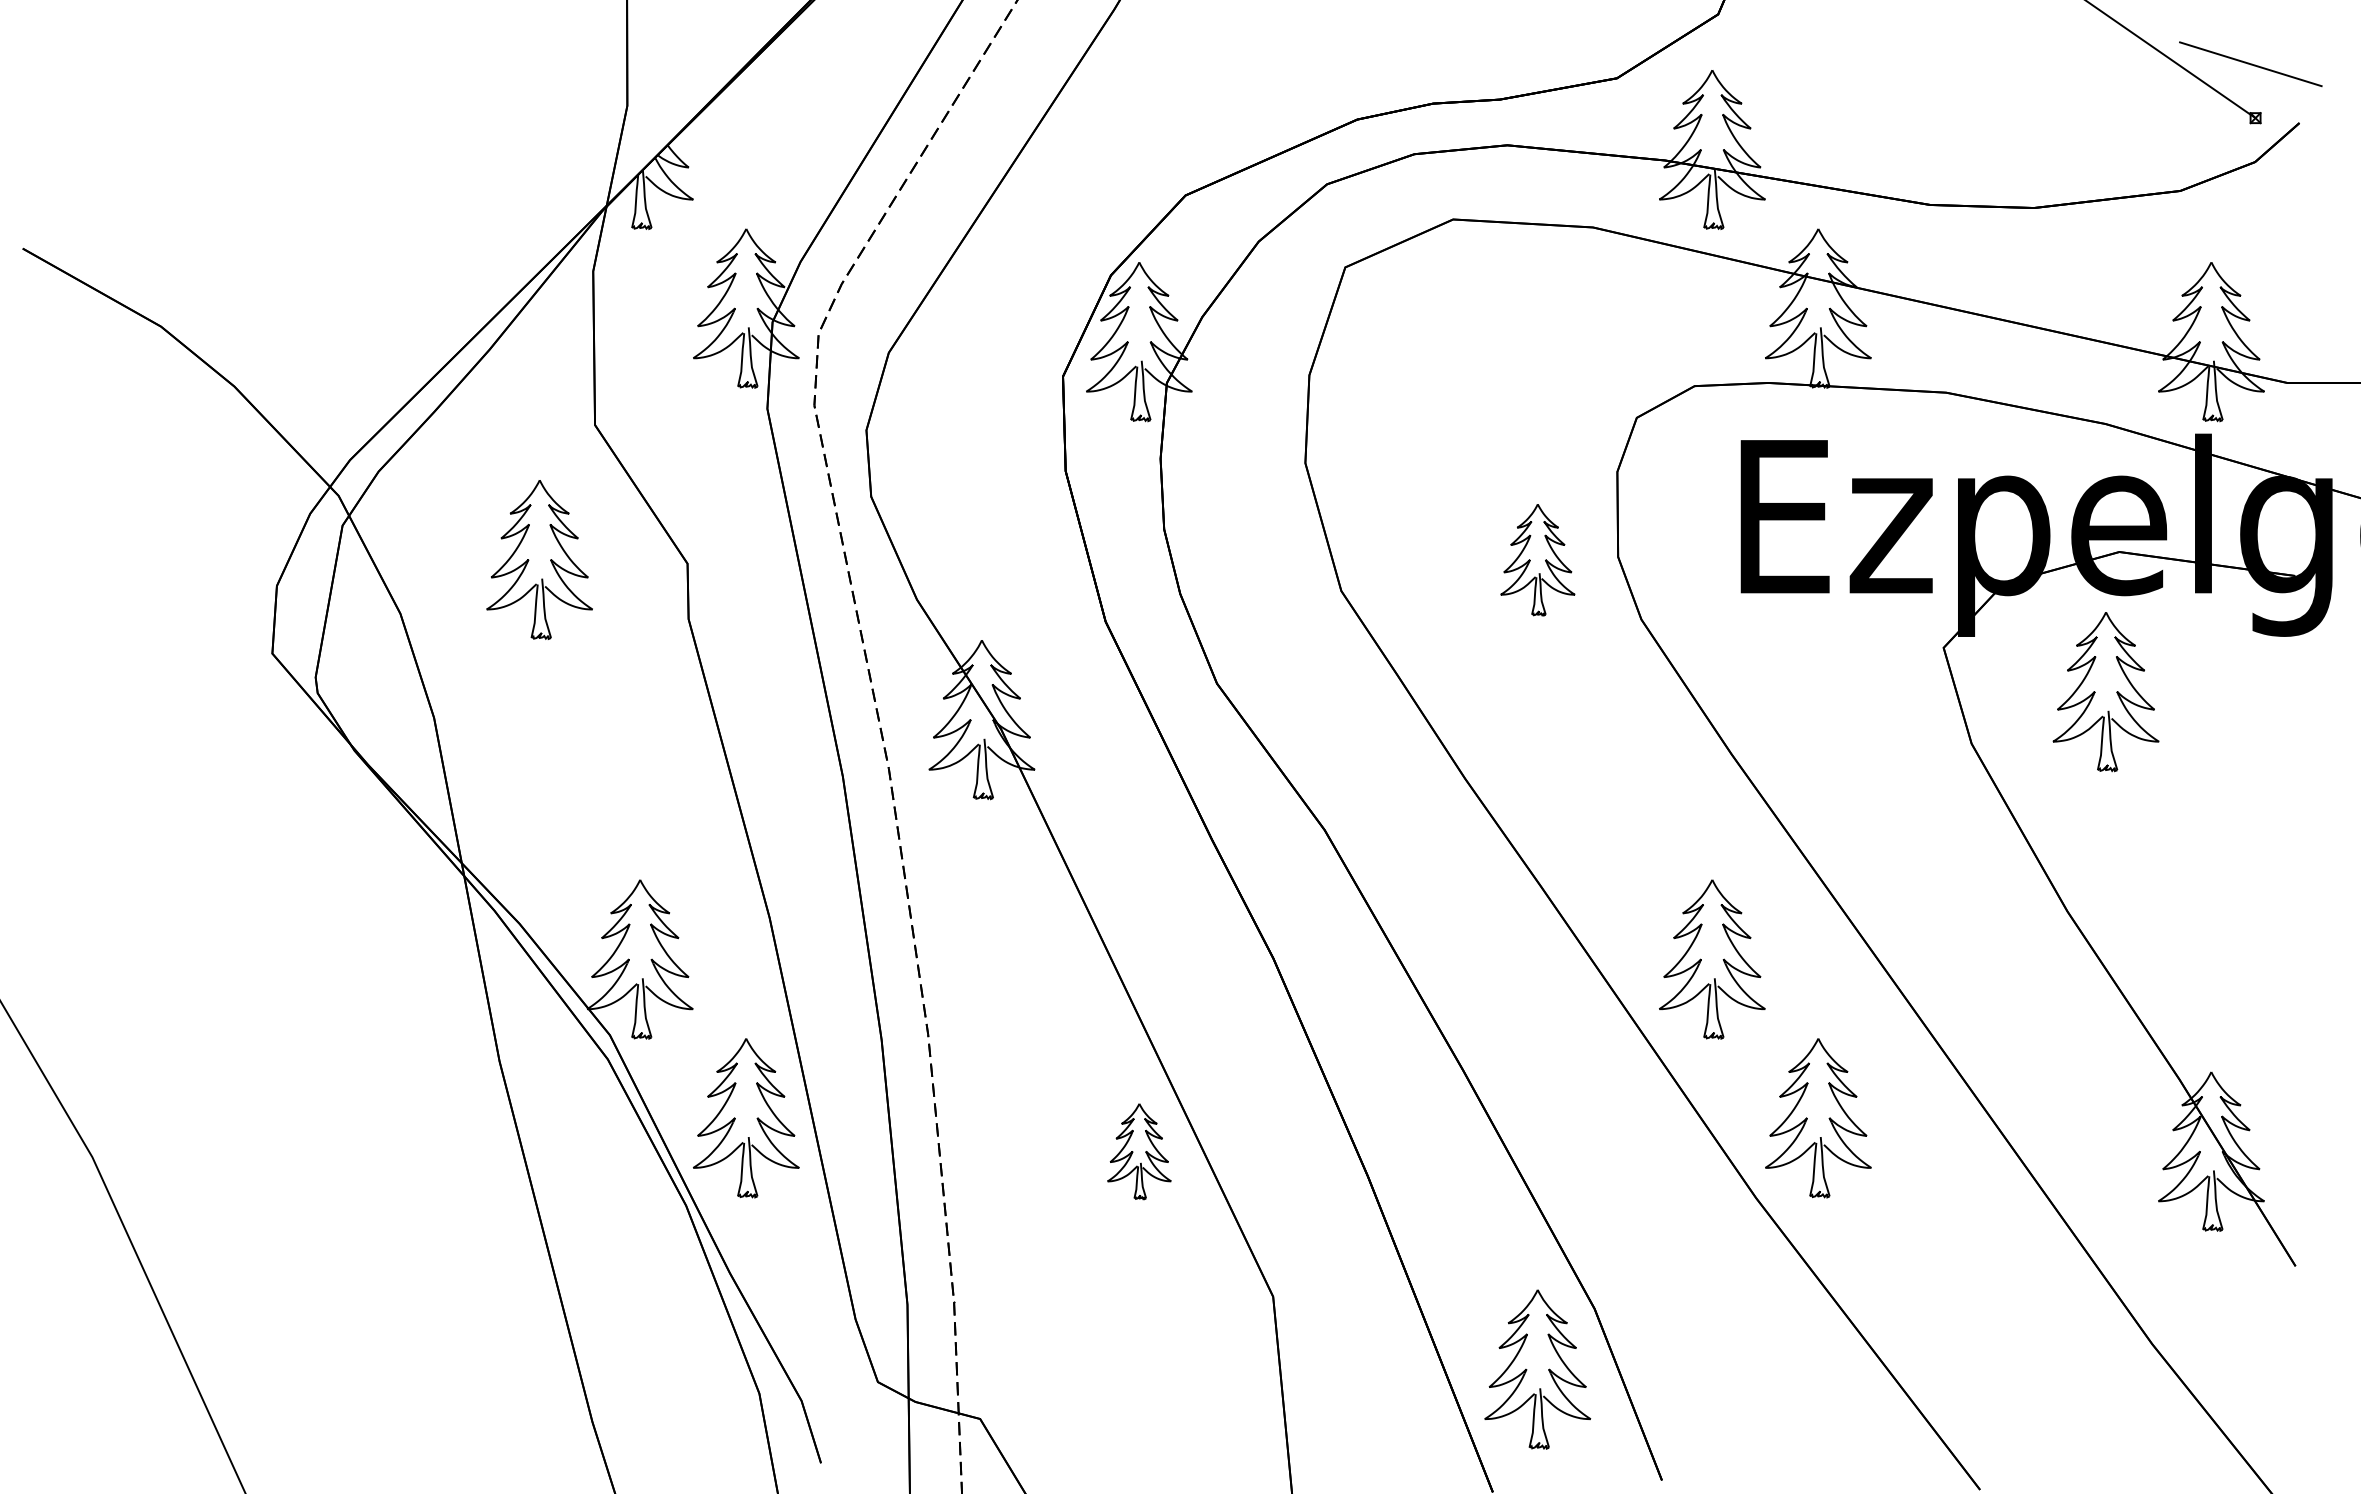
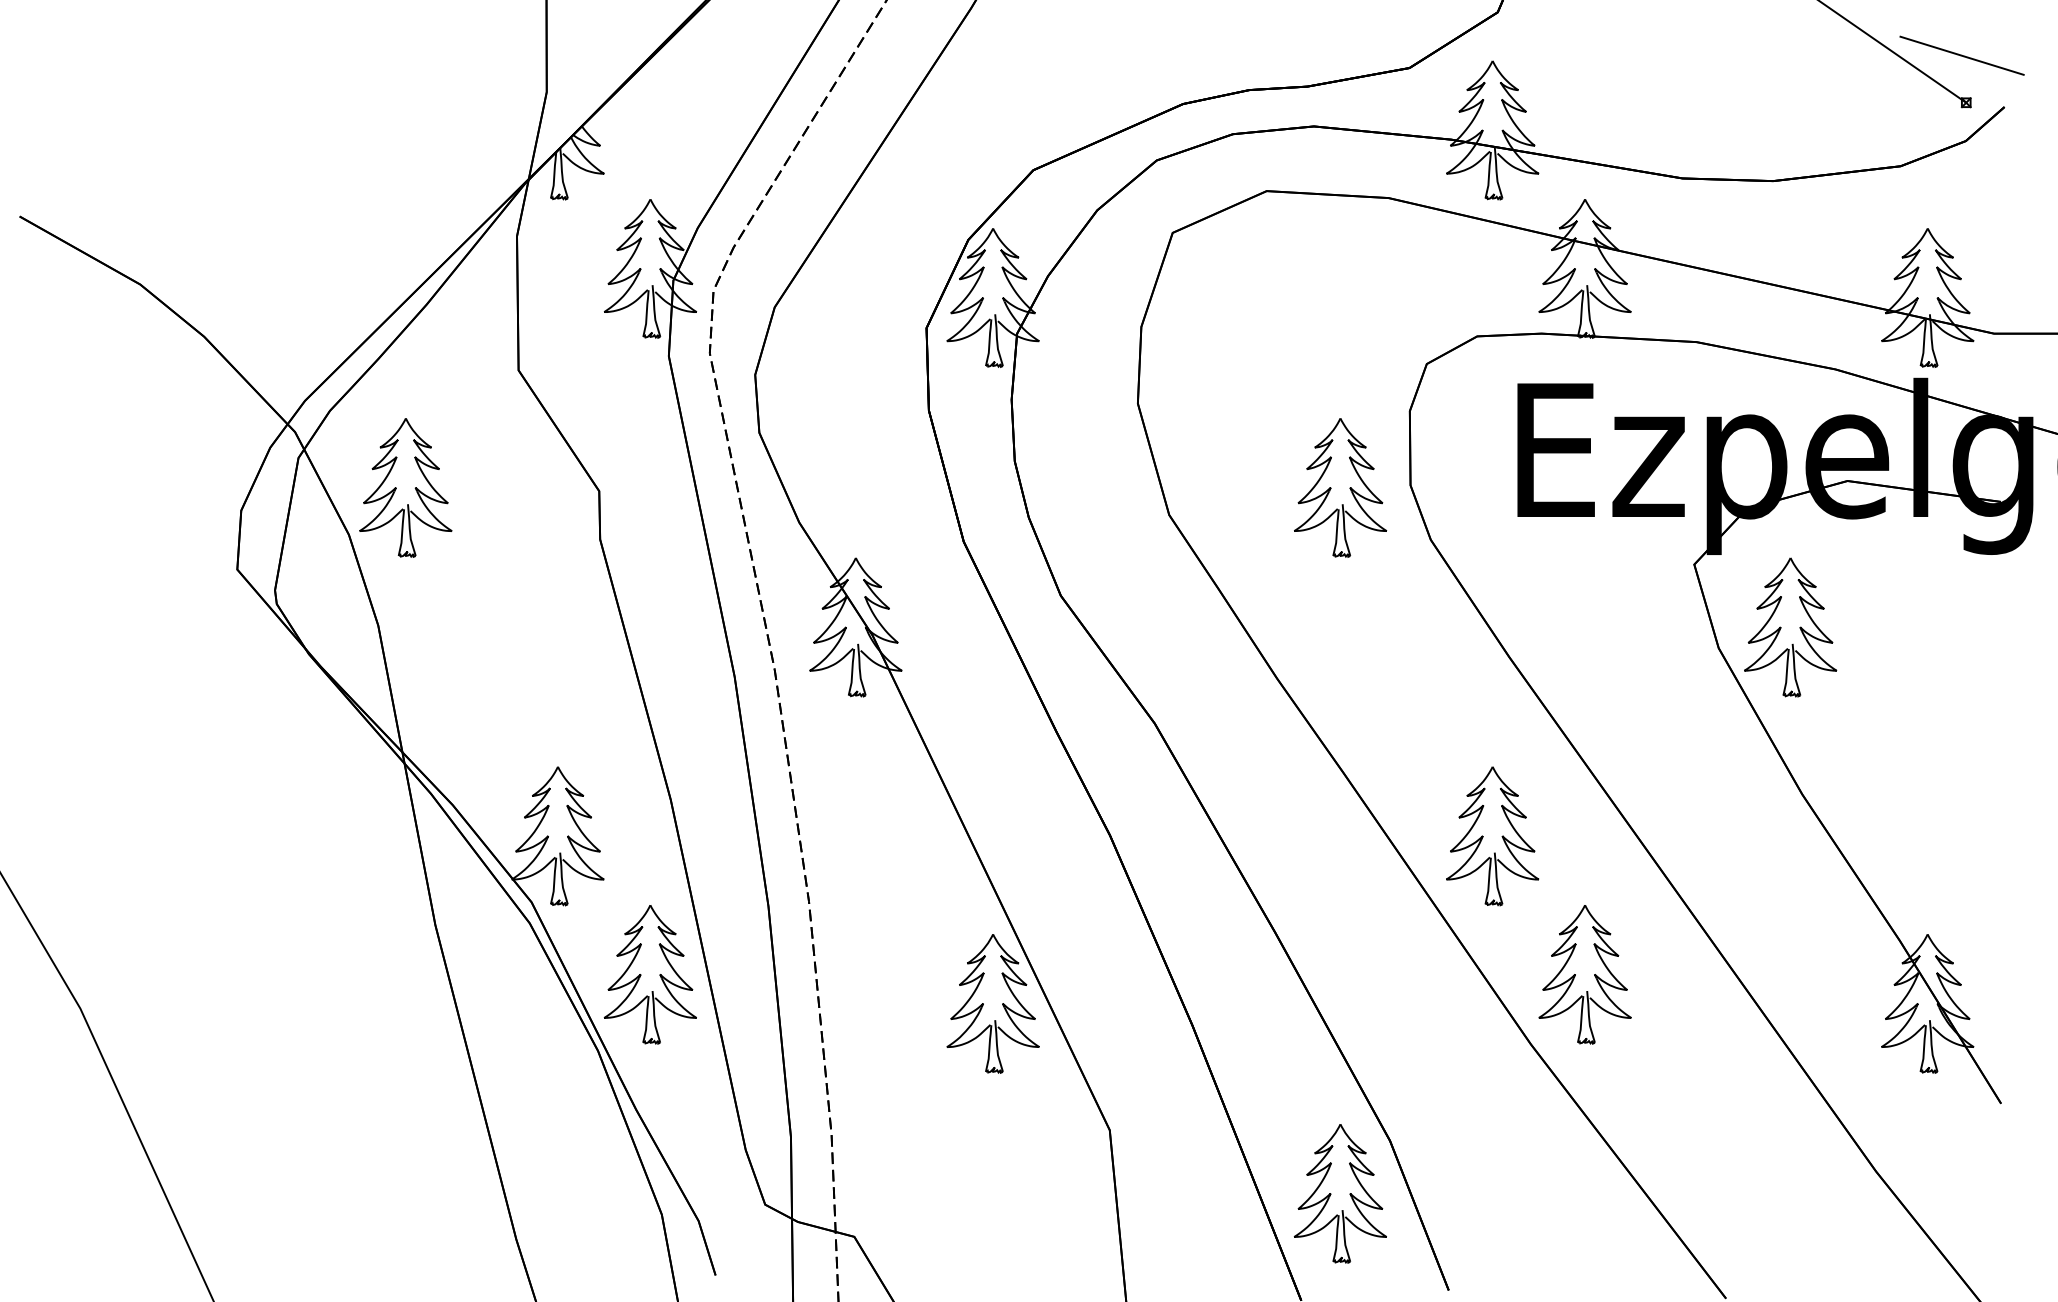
part: (539, 559) -> (405, 487), moved
part: (1537, 560) -> (1340, 488), size x1.43
part: (2105, 692) -> (1790, 627), moved
part: (1139, 1151) -> (993, 1003), size x1.67

